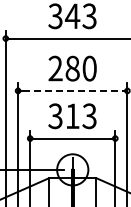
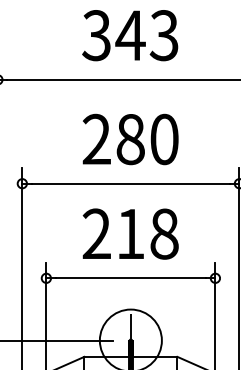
line: (72, 90) -> (130, 182), dashed -> solid
text: (72, 116) -> (130, 234), 313 -> 218

